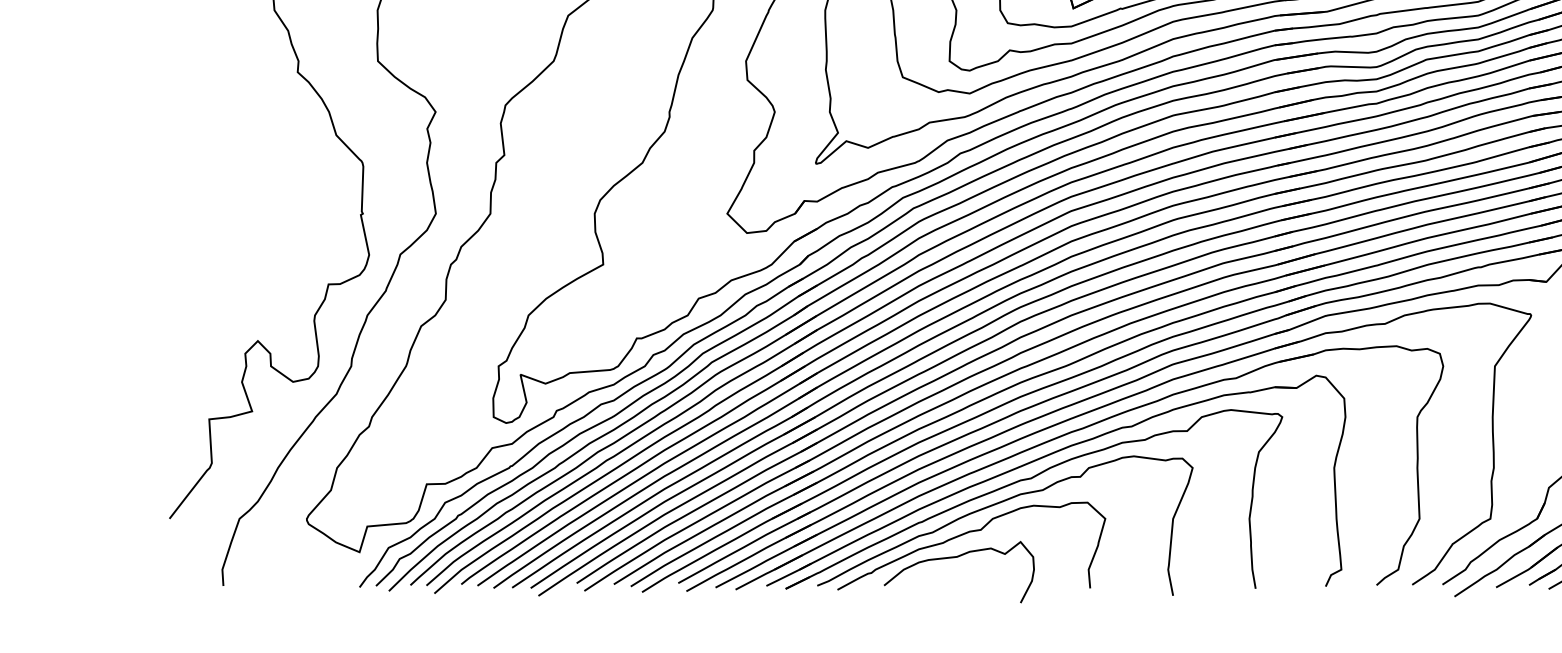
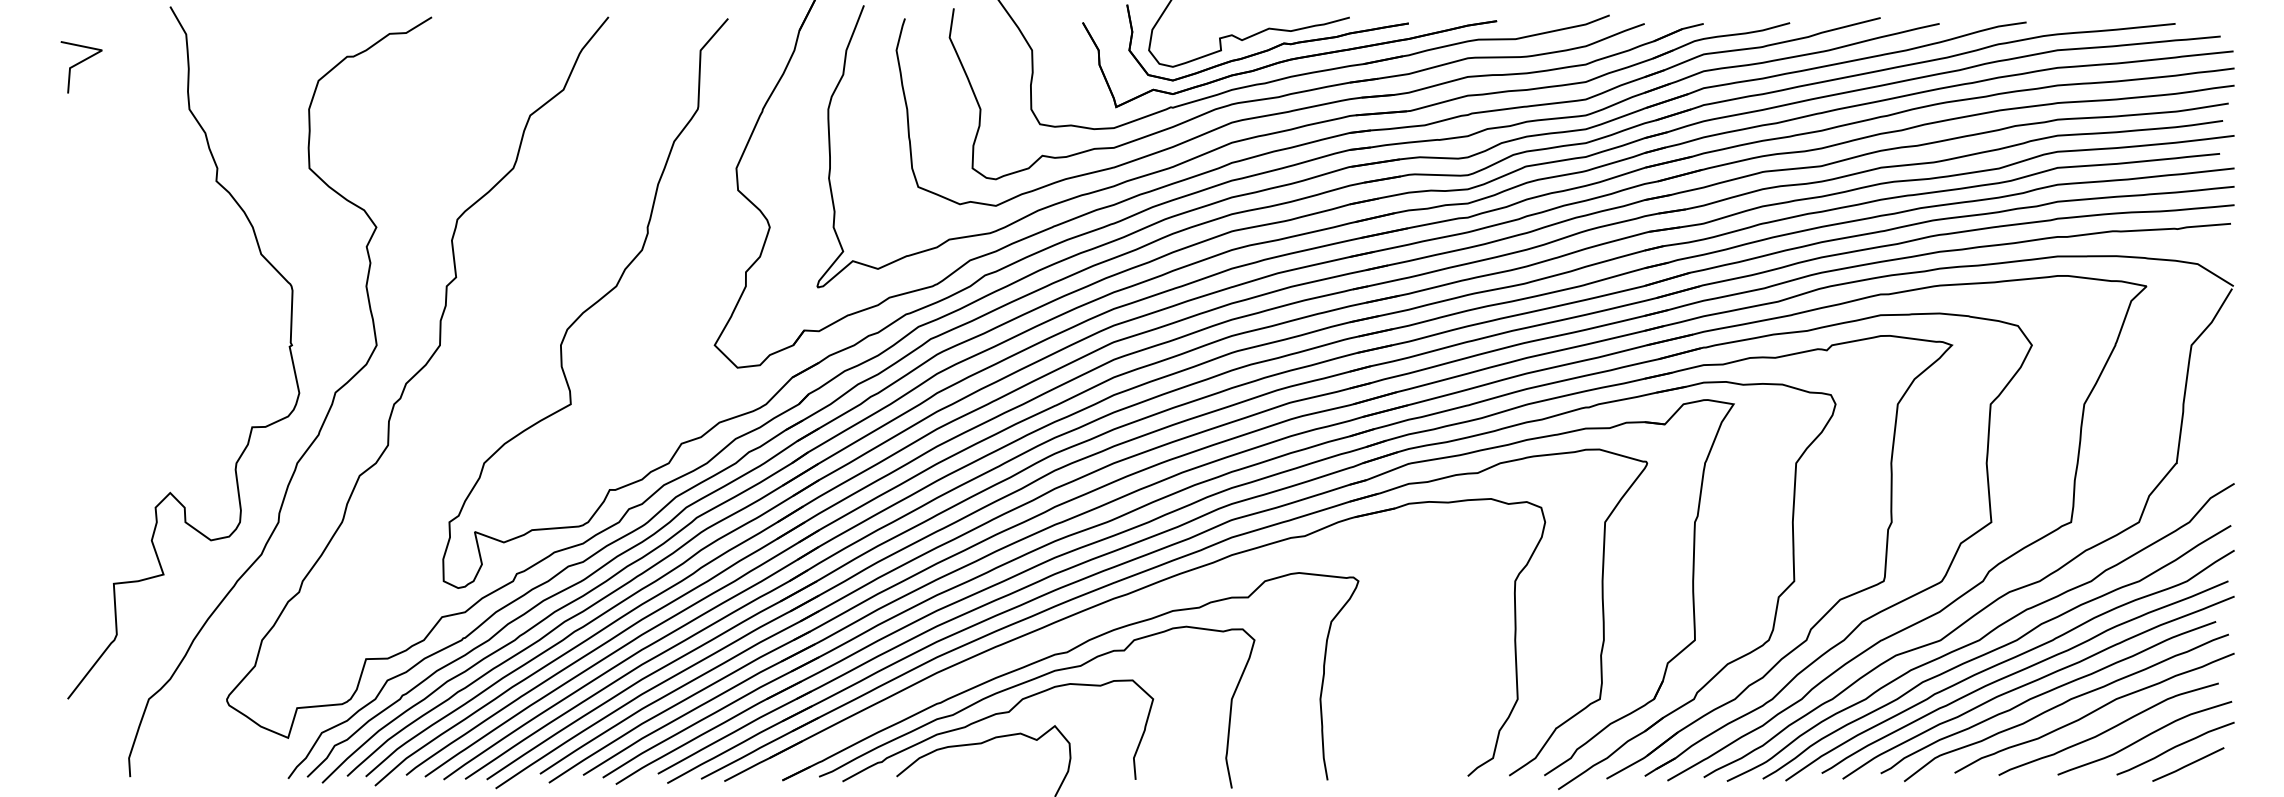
part: (1044, 457) -> (1082, 628), removed

